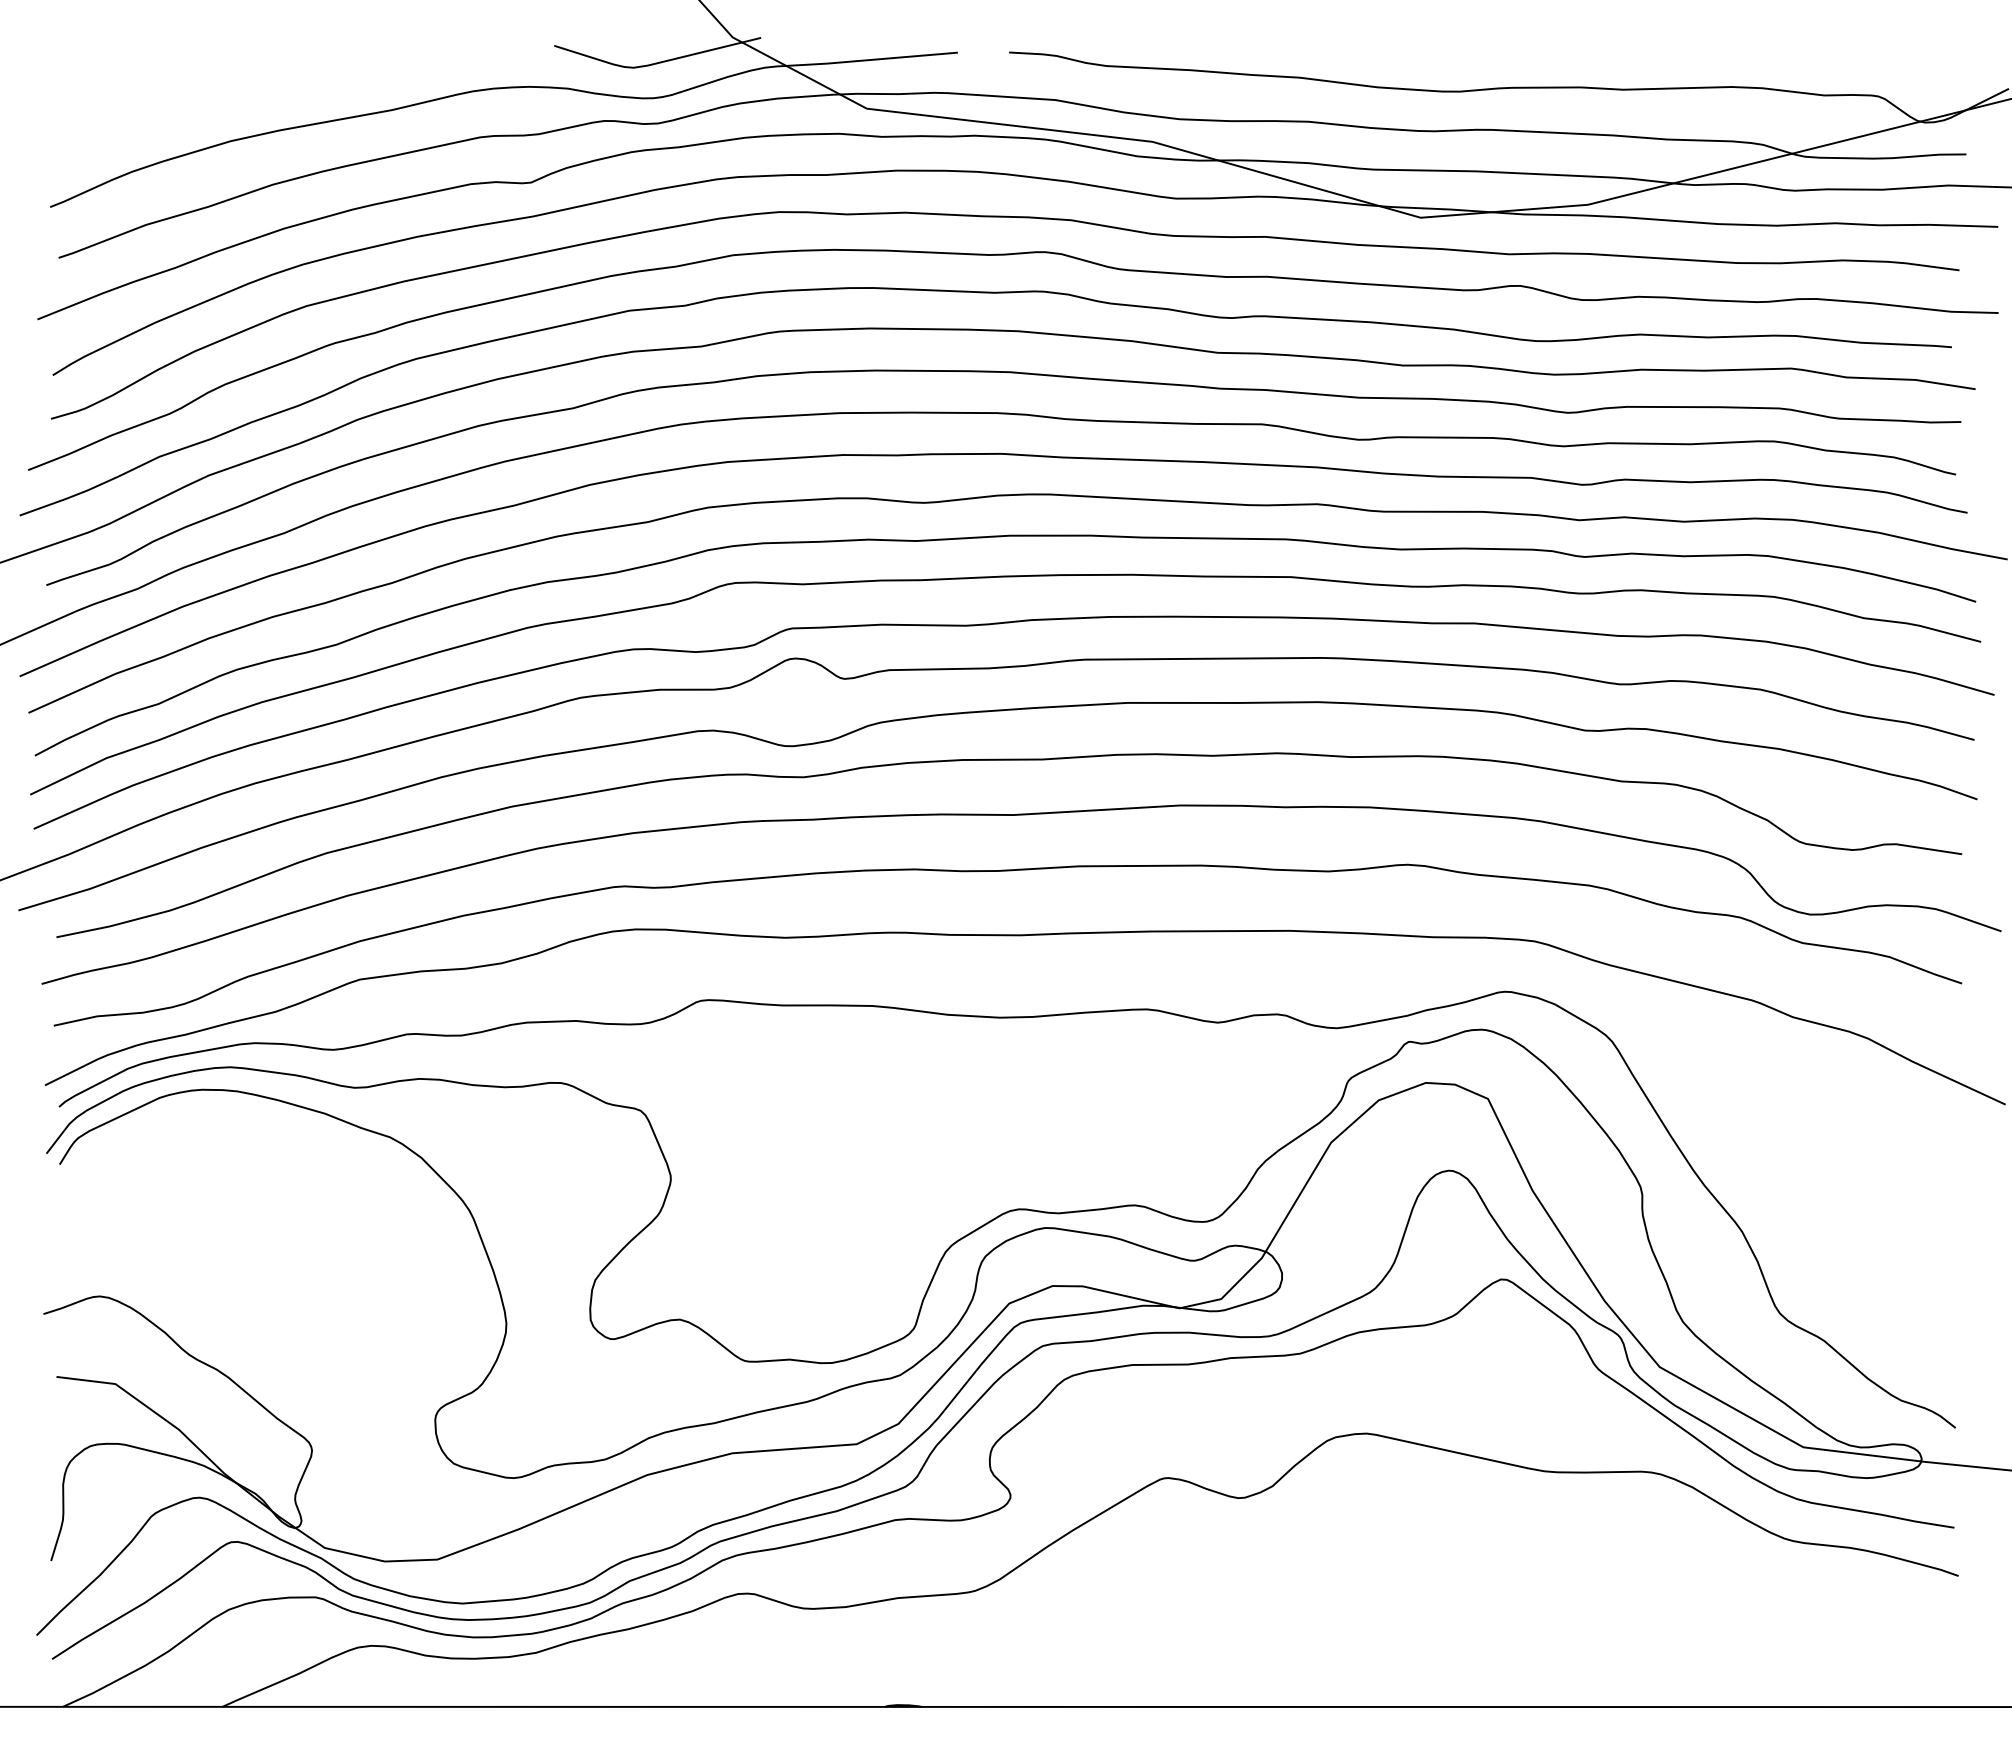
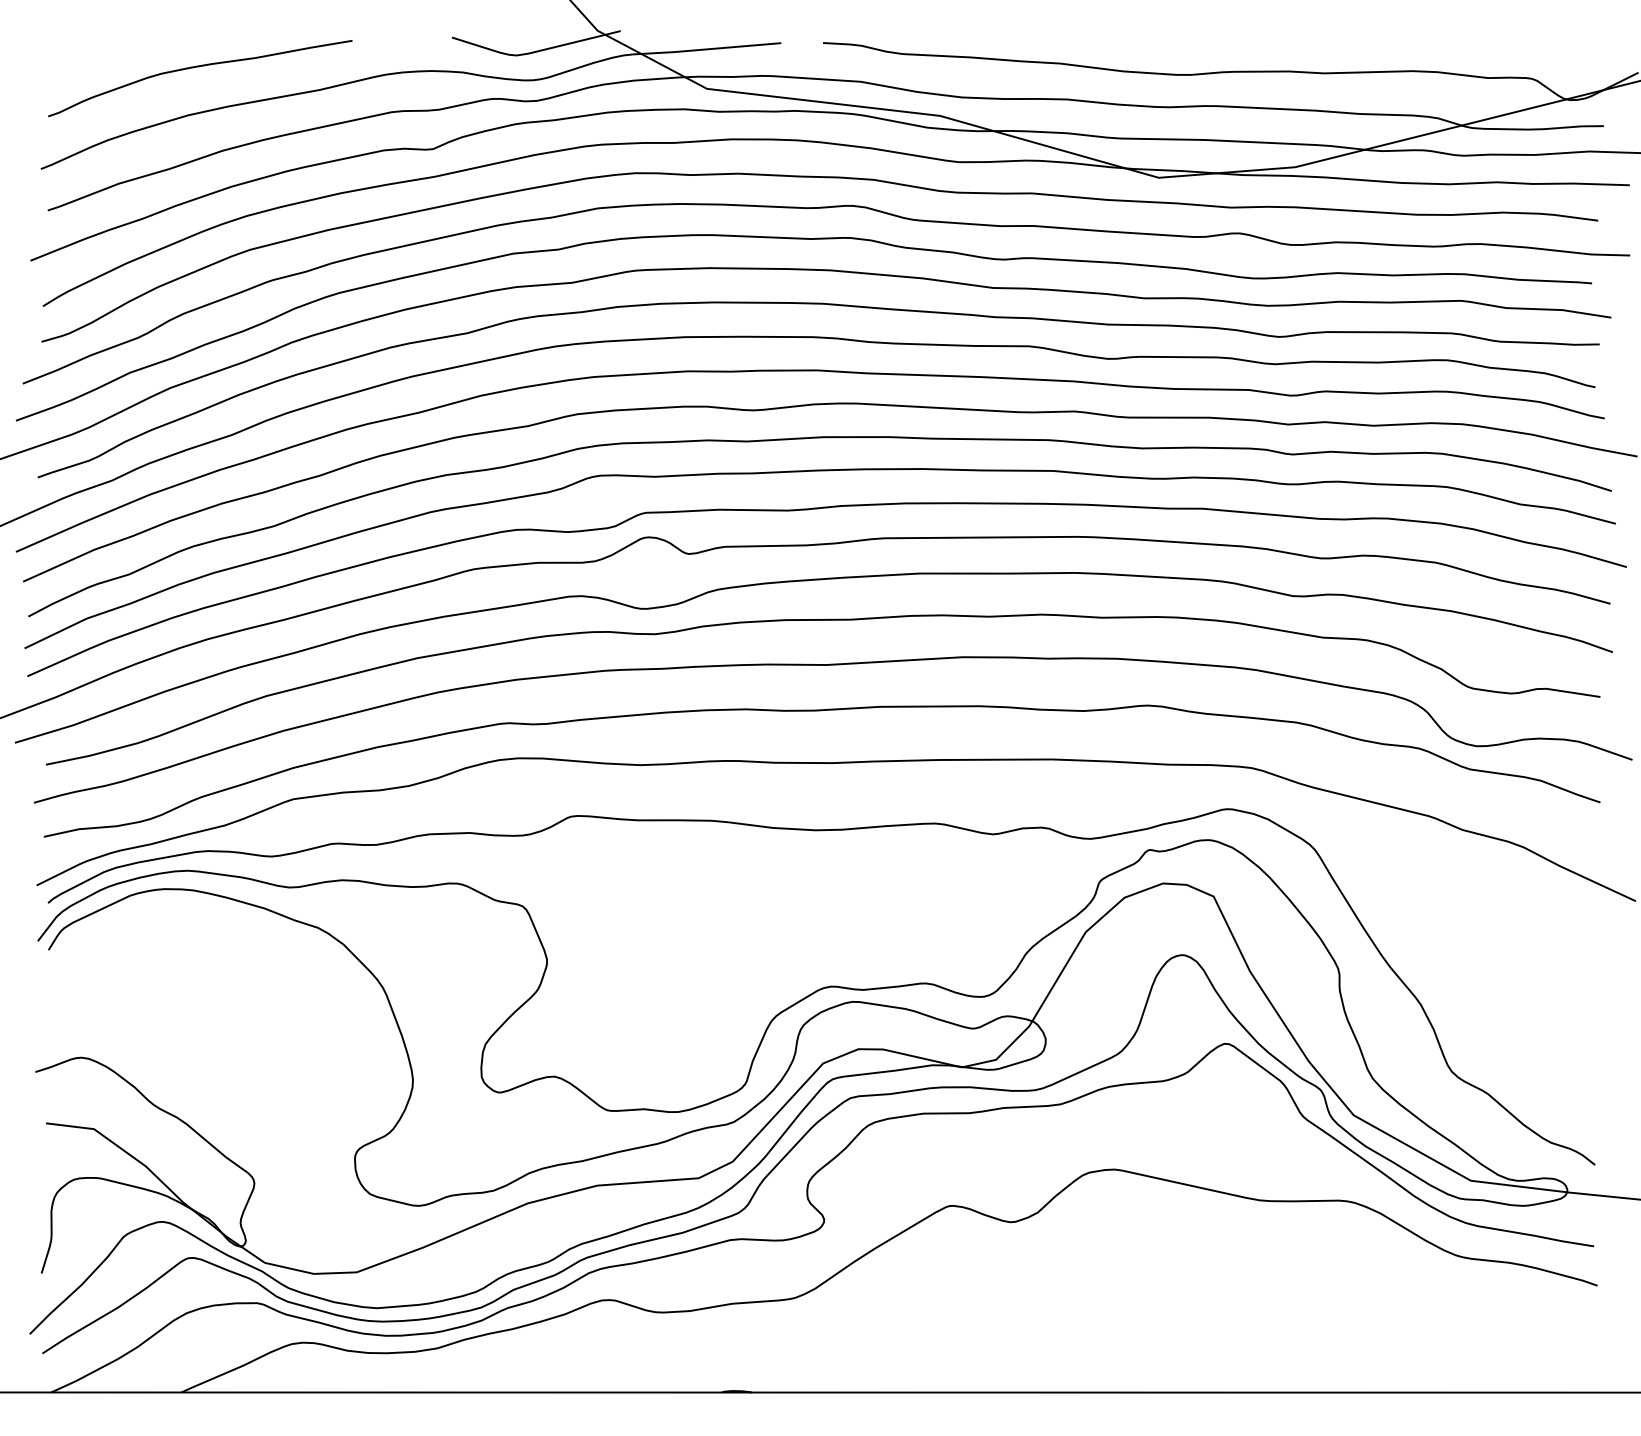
curve: (242, 82) -> (197, 67), added

